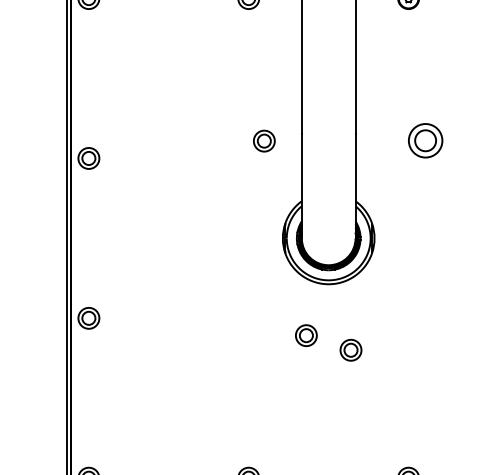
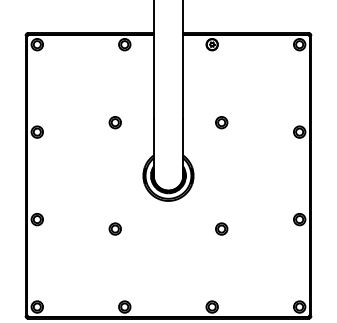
part: (262, 140) -> (114, 122), moved
part: (425, 140) -> (221, 122), size x0.62
part: (304, 334) -> (114, 228), moved
part: (350, 349) -> (221, 228), moved

